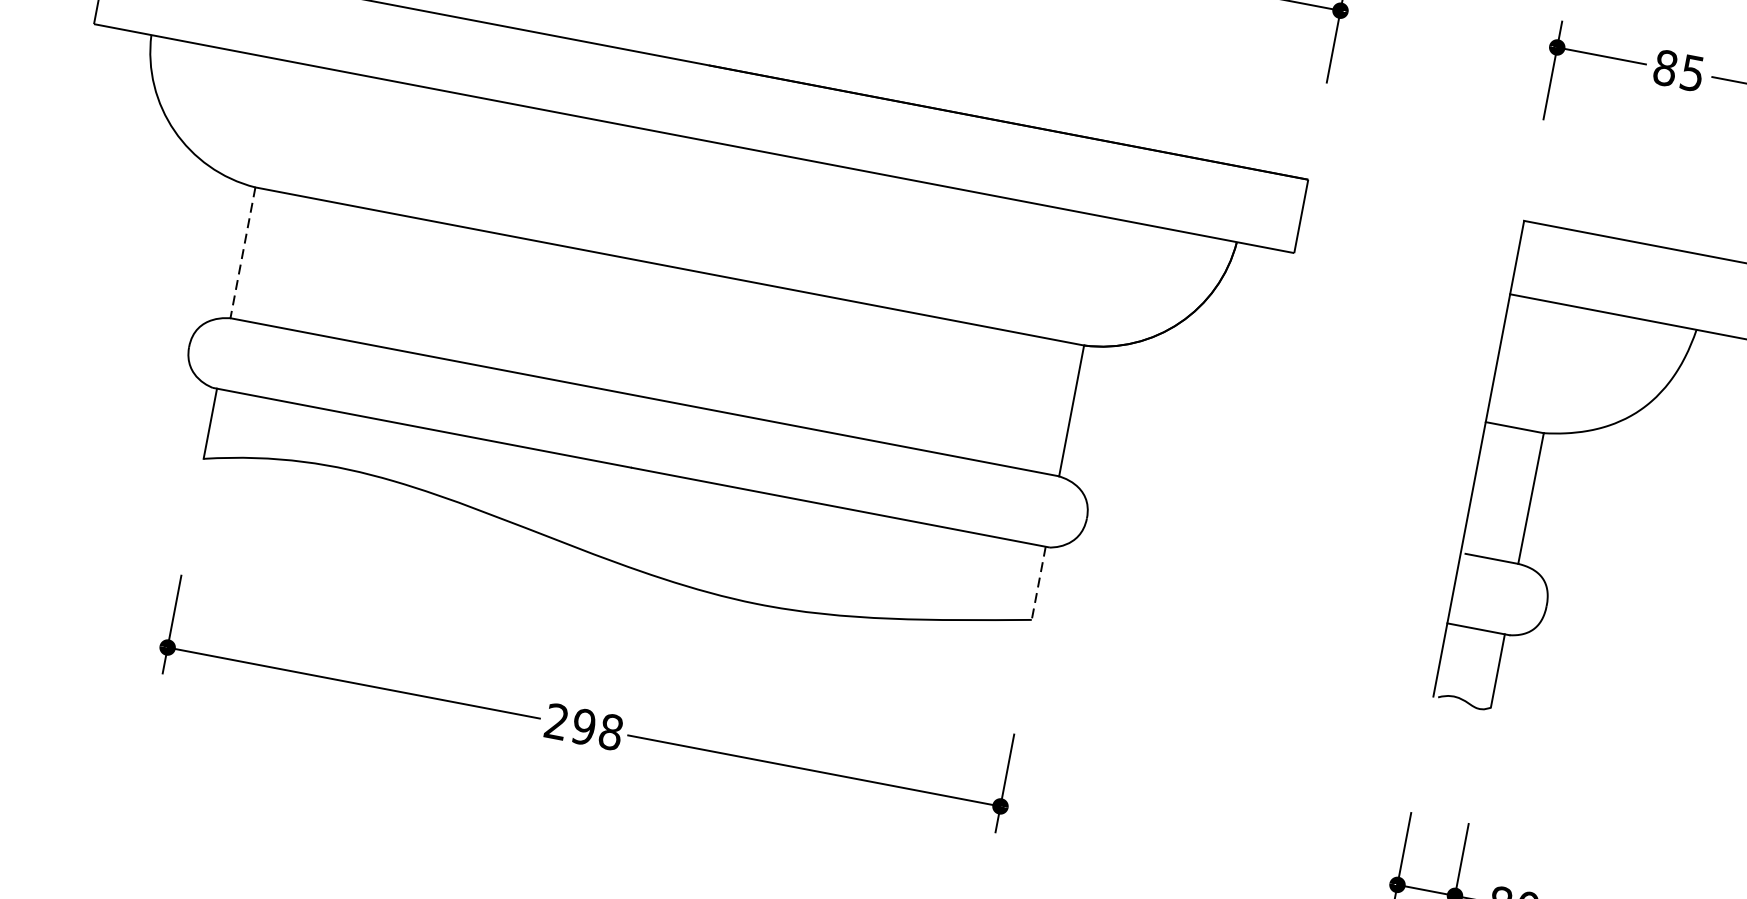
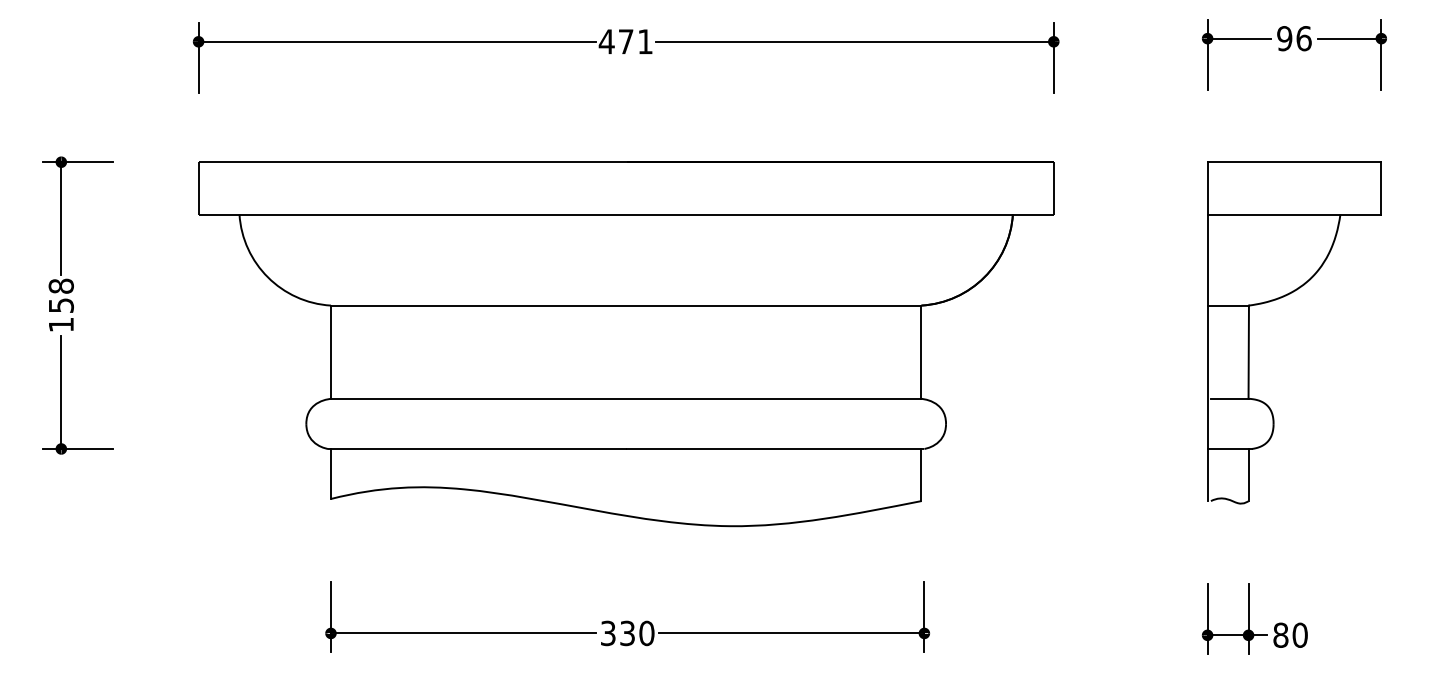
text: (1679, 70) -> (1294, 38), 85 -> 96
line: (242, 253) -> (330, 352), dashed -> solid
line: (1038, 583) -> (921, 475), dashed -> solid
text: (583, 727) -> (627, 633), 298 -> 330

